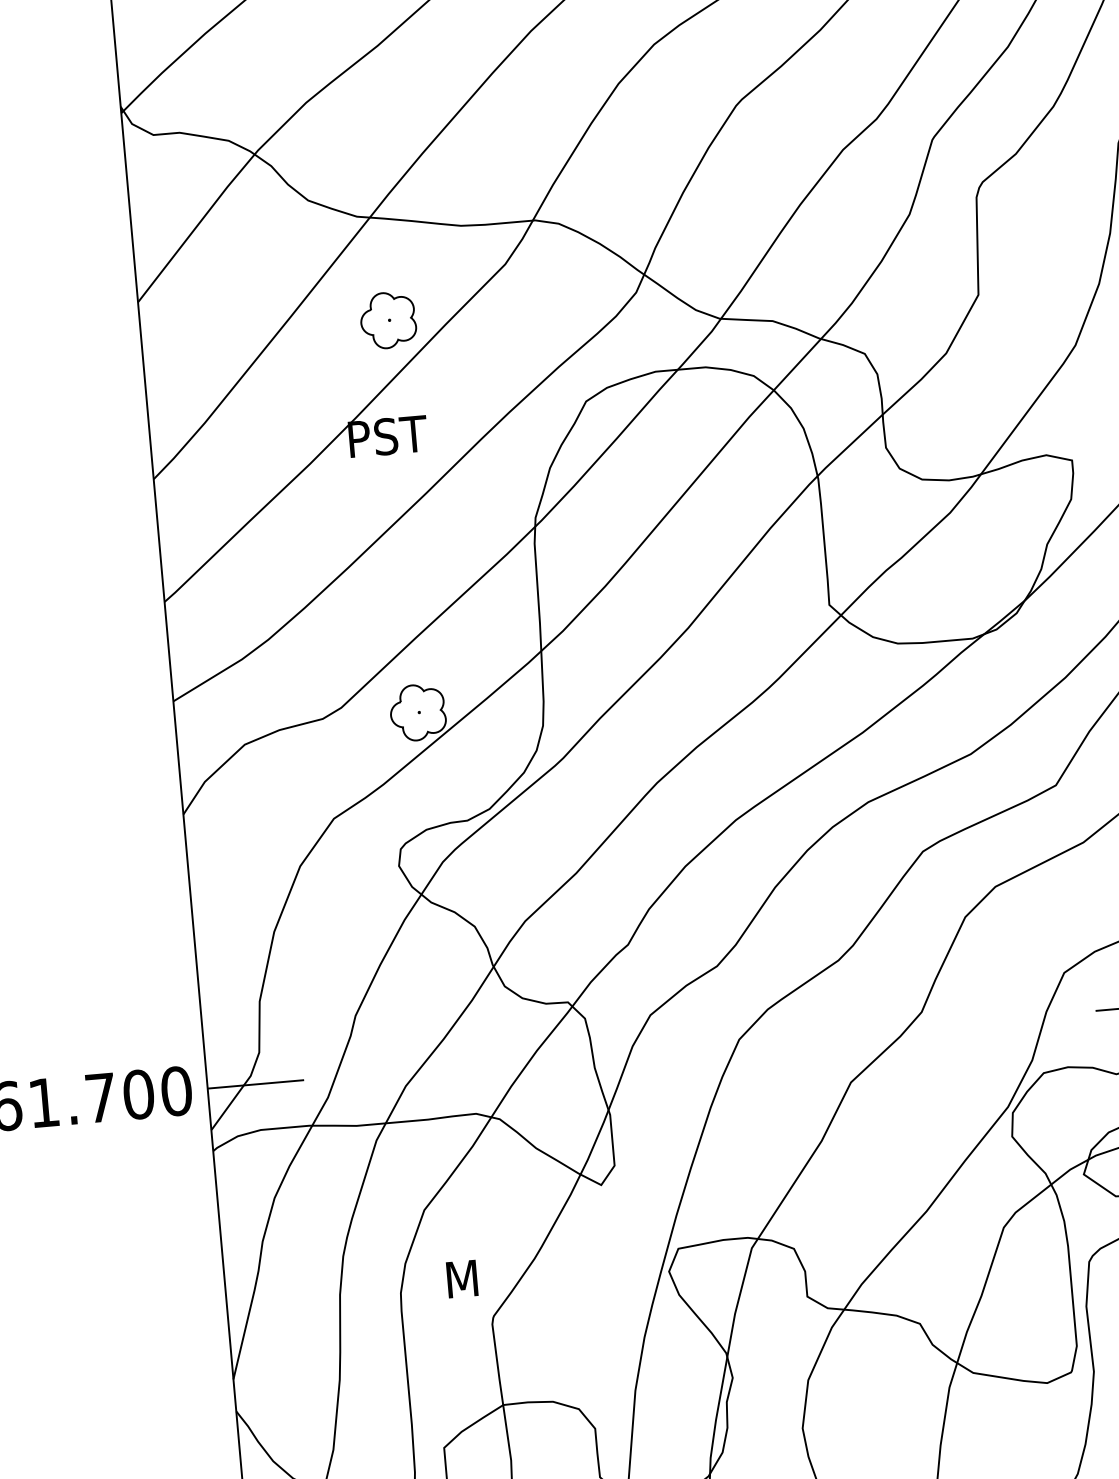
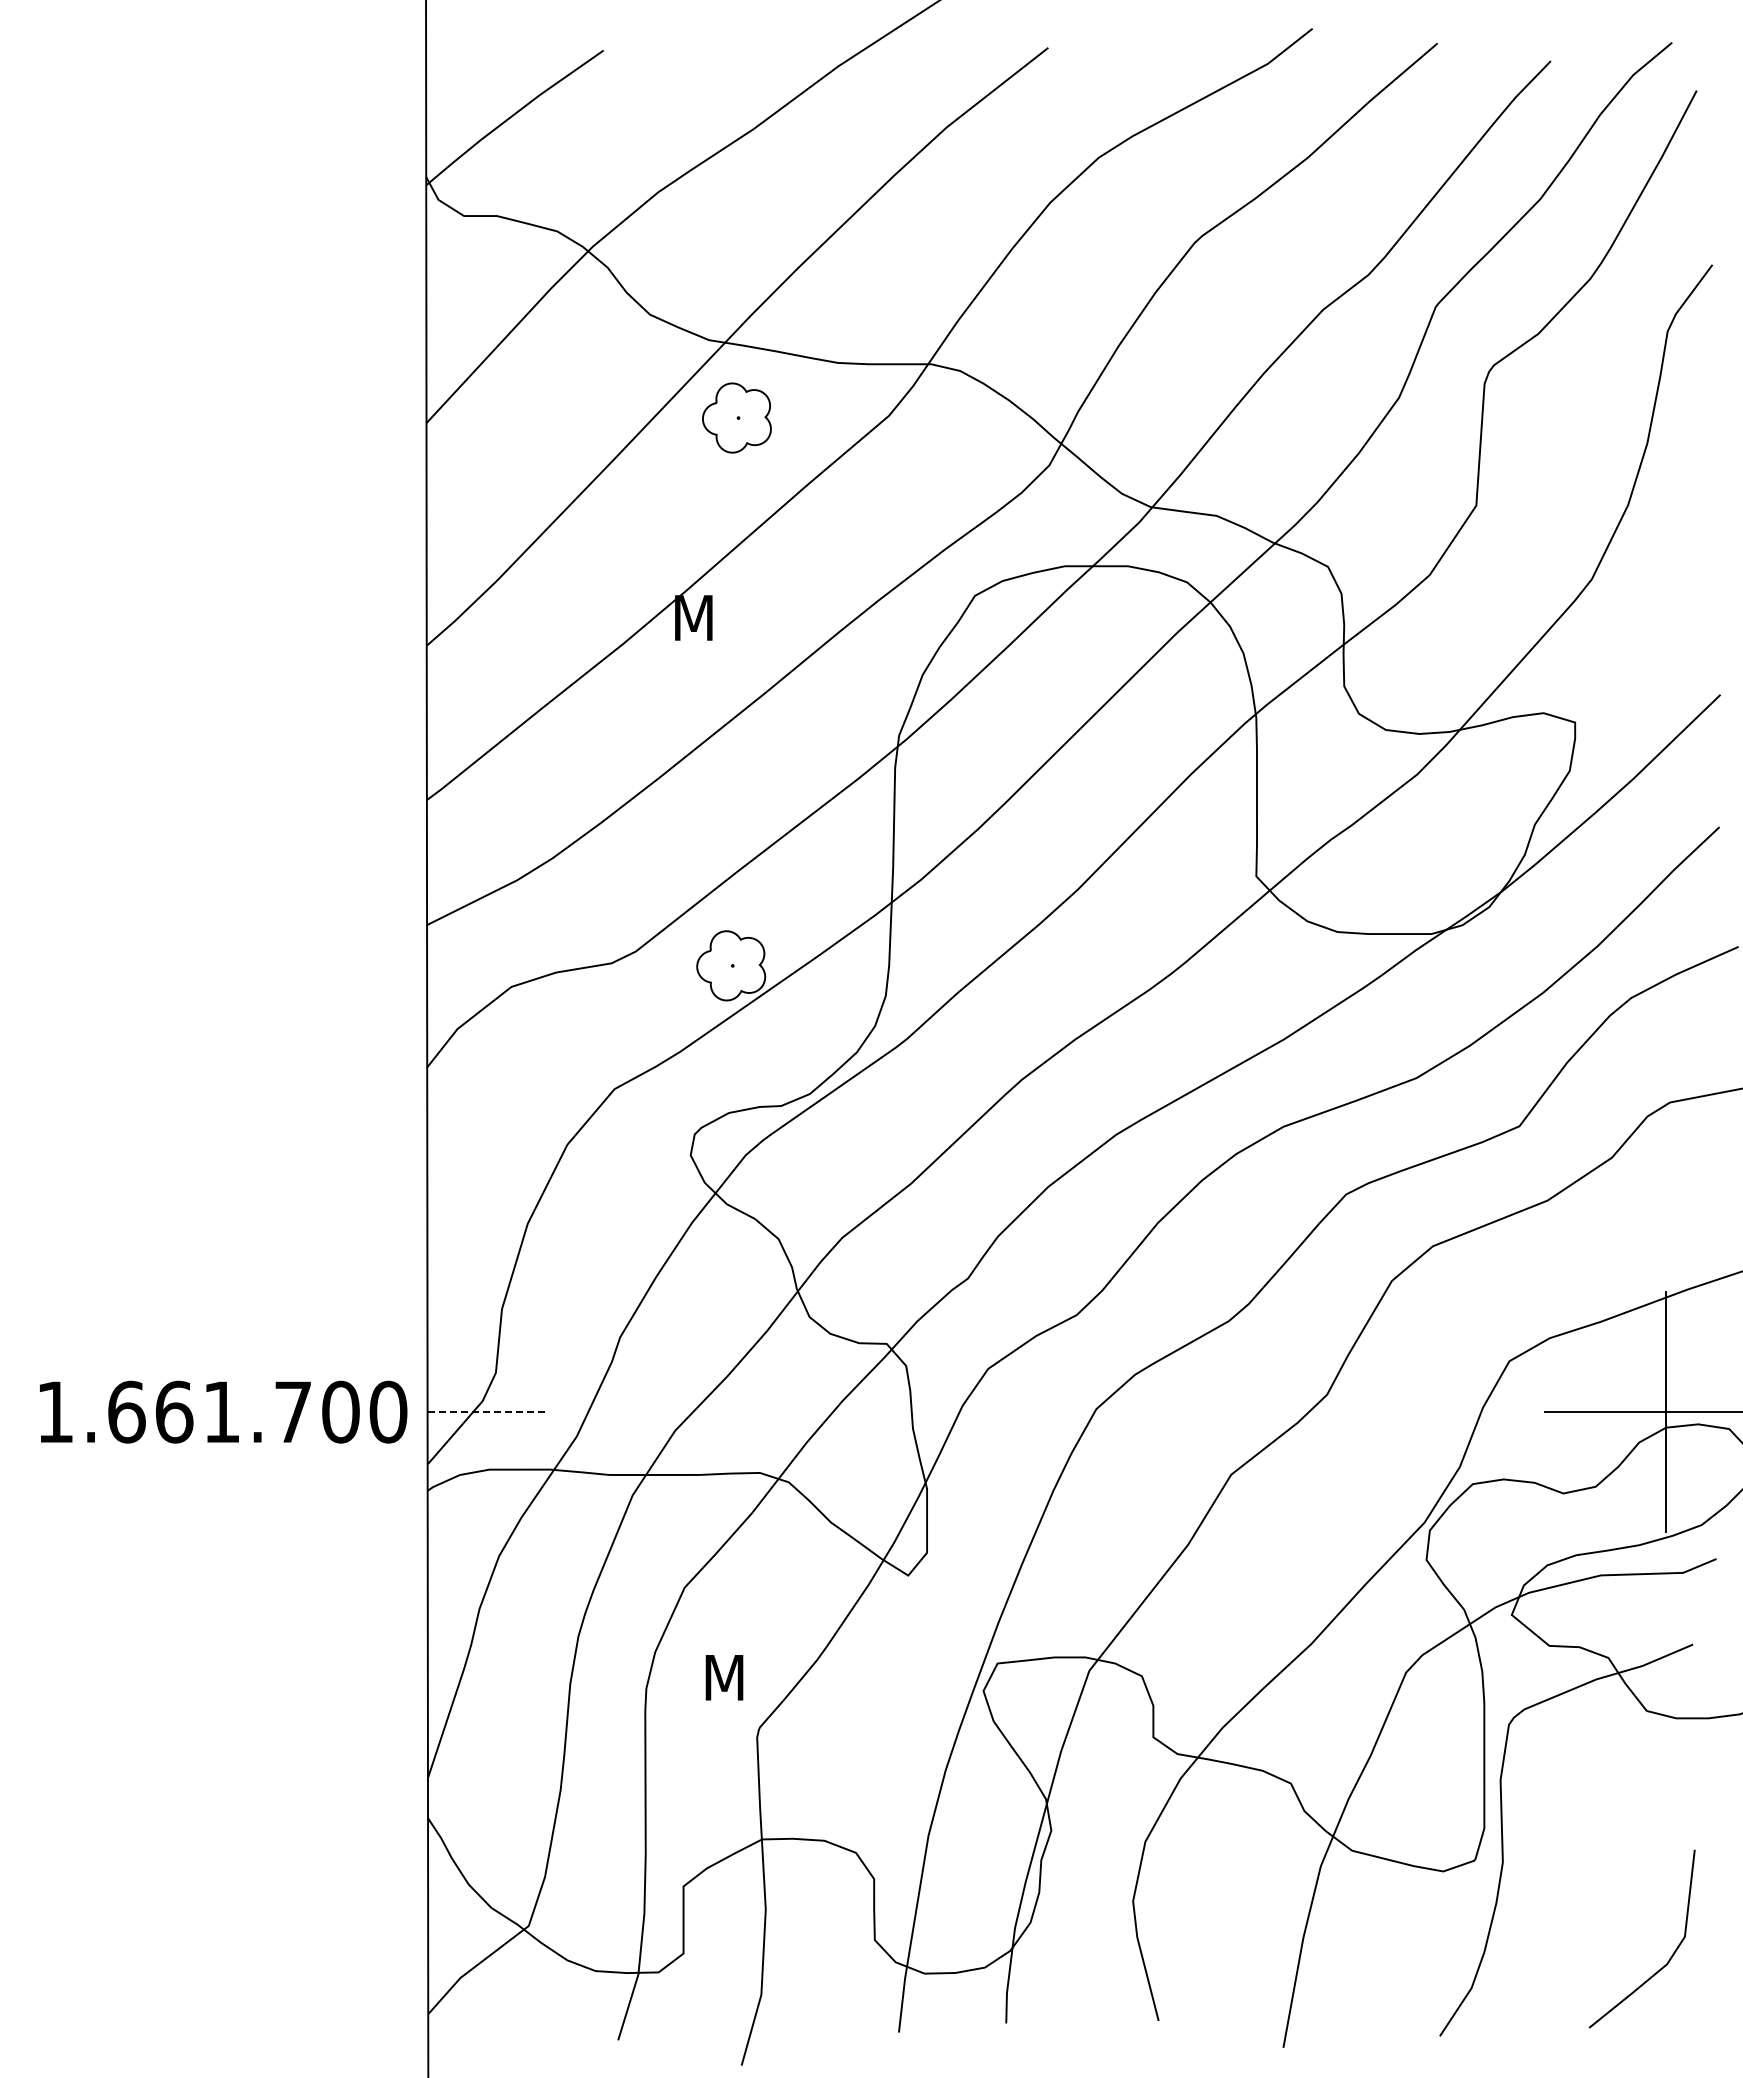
part: (387, 320) -> (736, 417), moved
text: (390, 435) -> (726, 617), PST -> M
line: (256, 1084) -> (488, 1412), solid -> dashed

